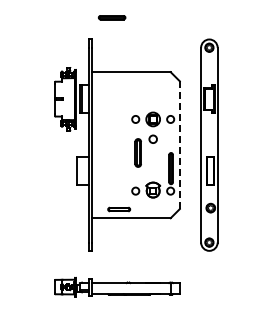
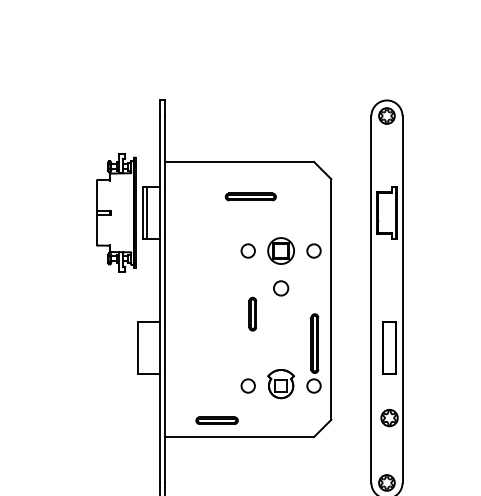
part: (111, 17) -> (249, 196), moved
line: (179, 145) -> (330, 300), dashed -> solid
part: (137, 152) -> (251, 313), size x0.62

